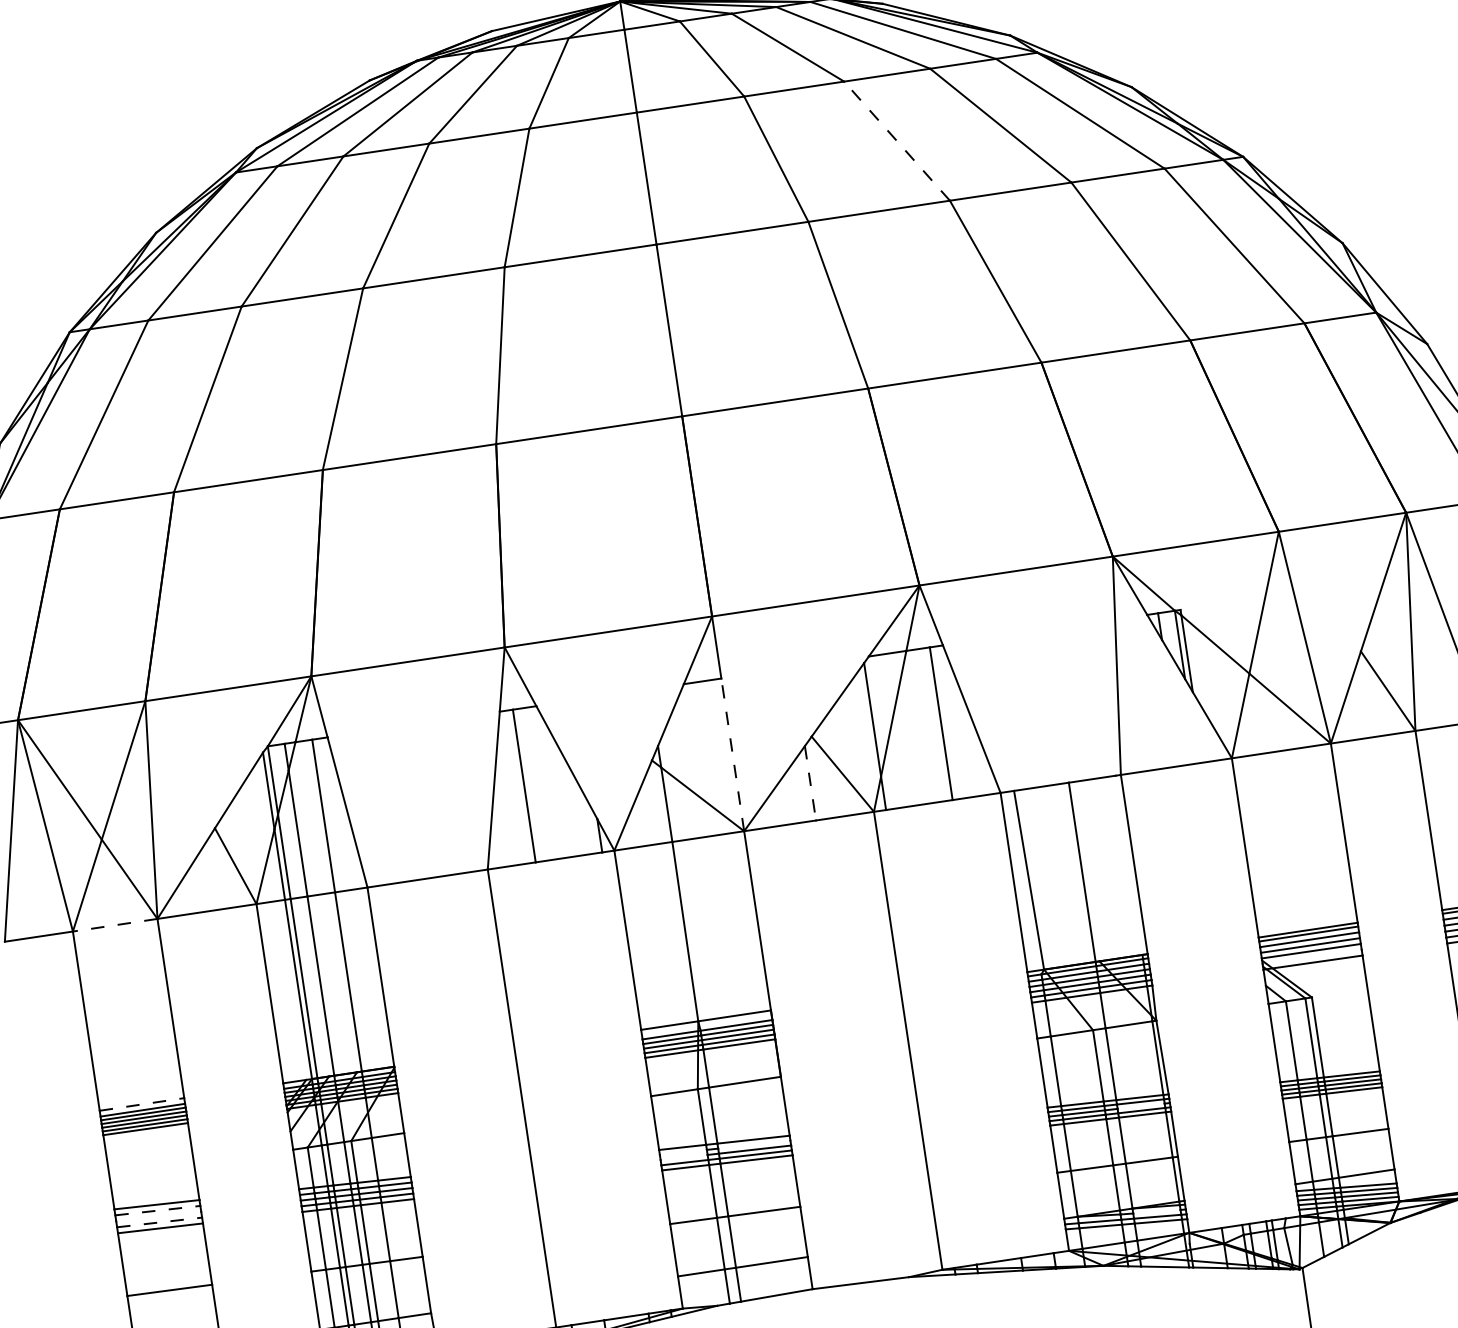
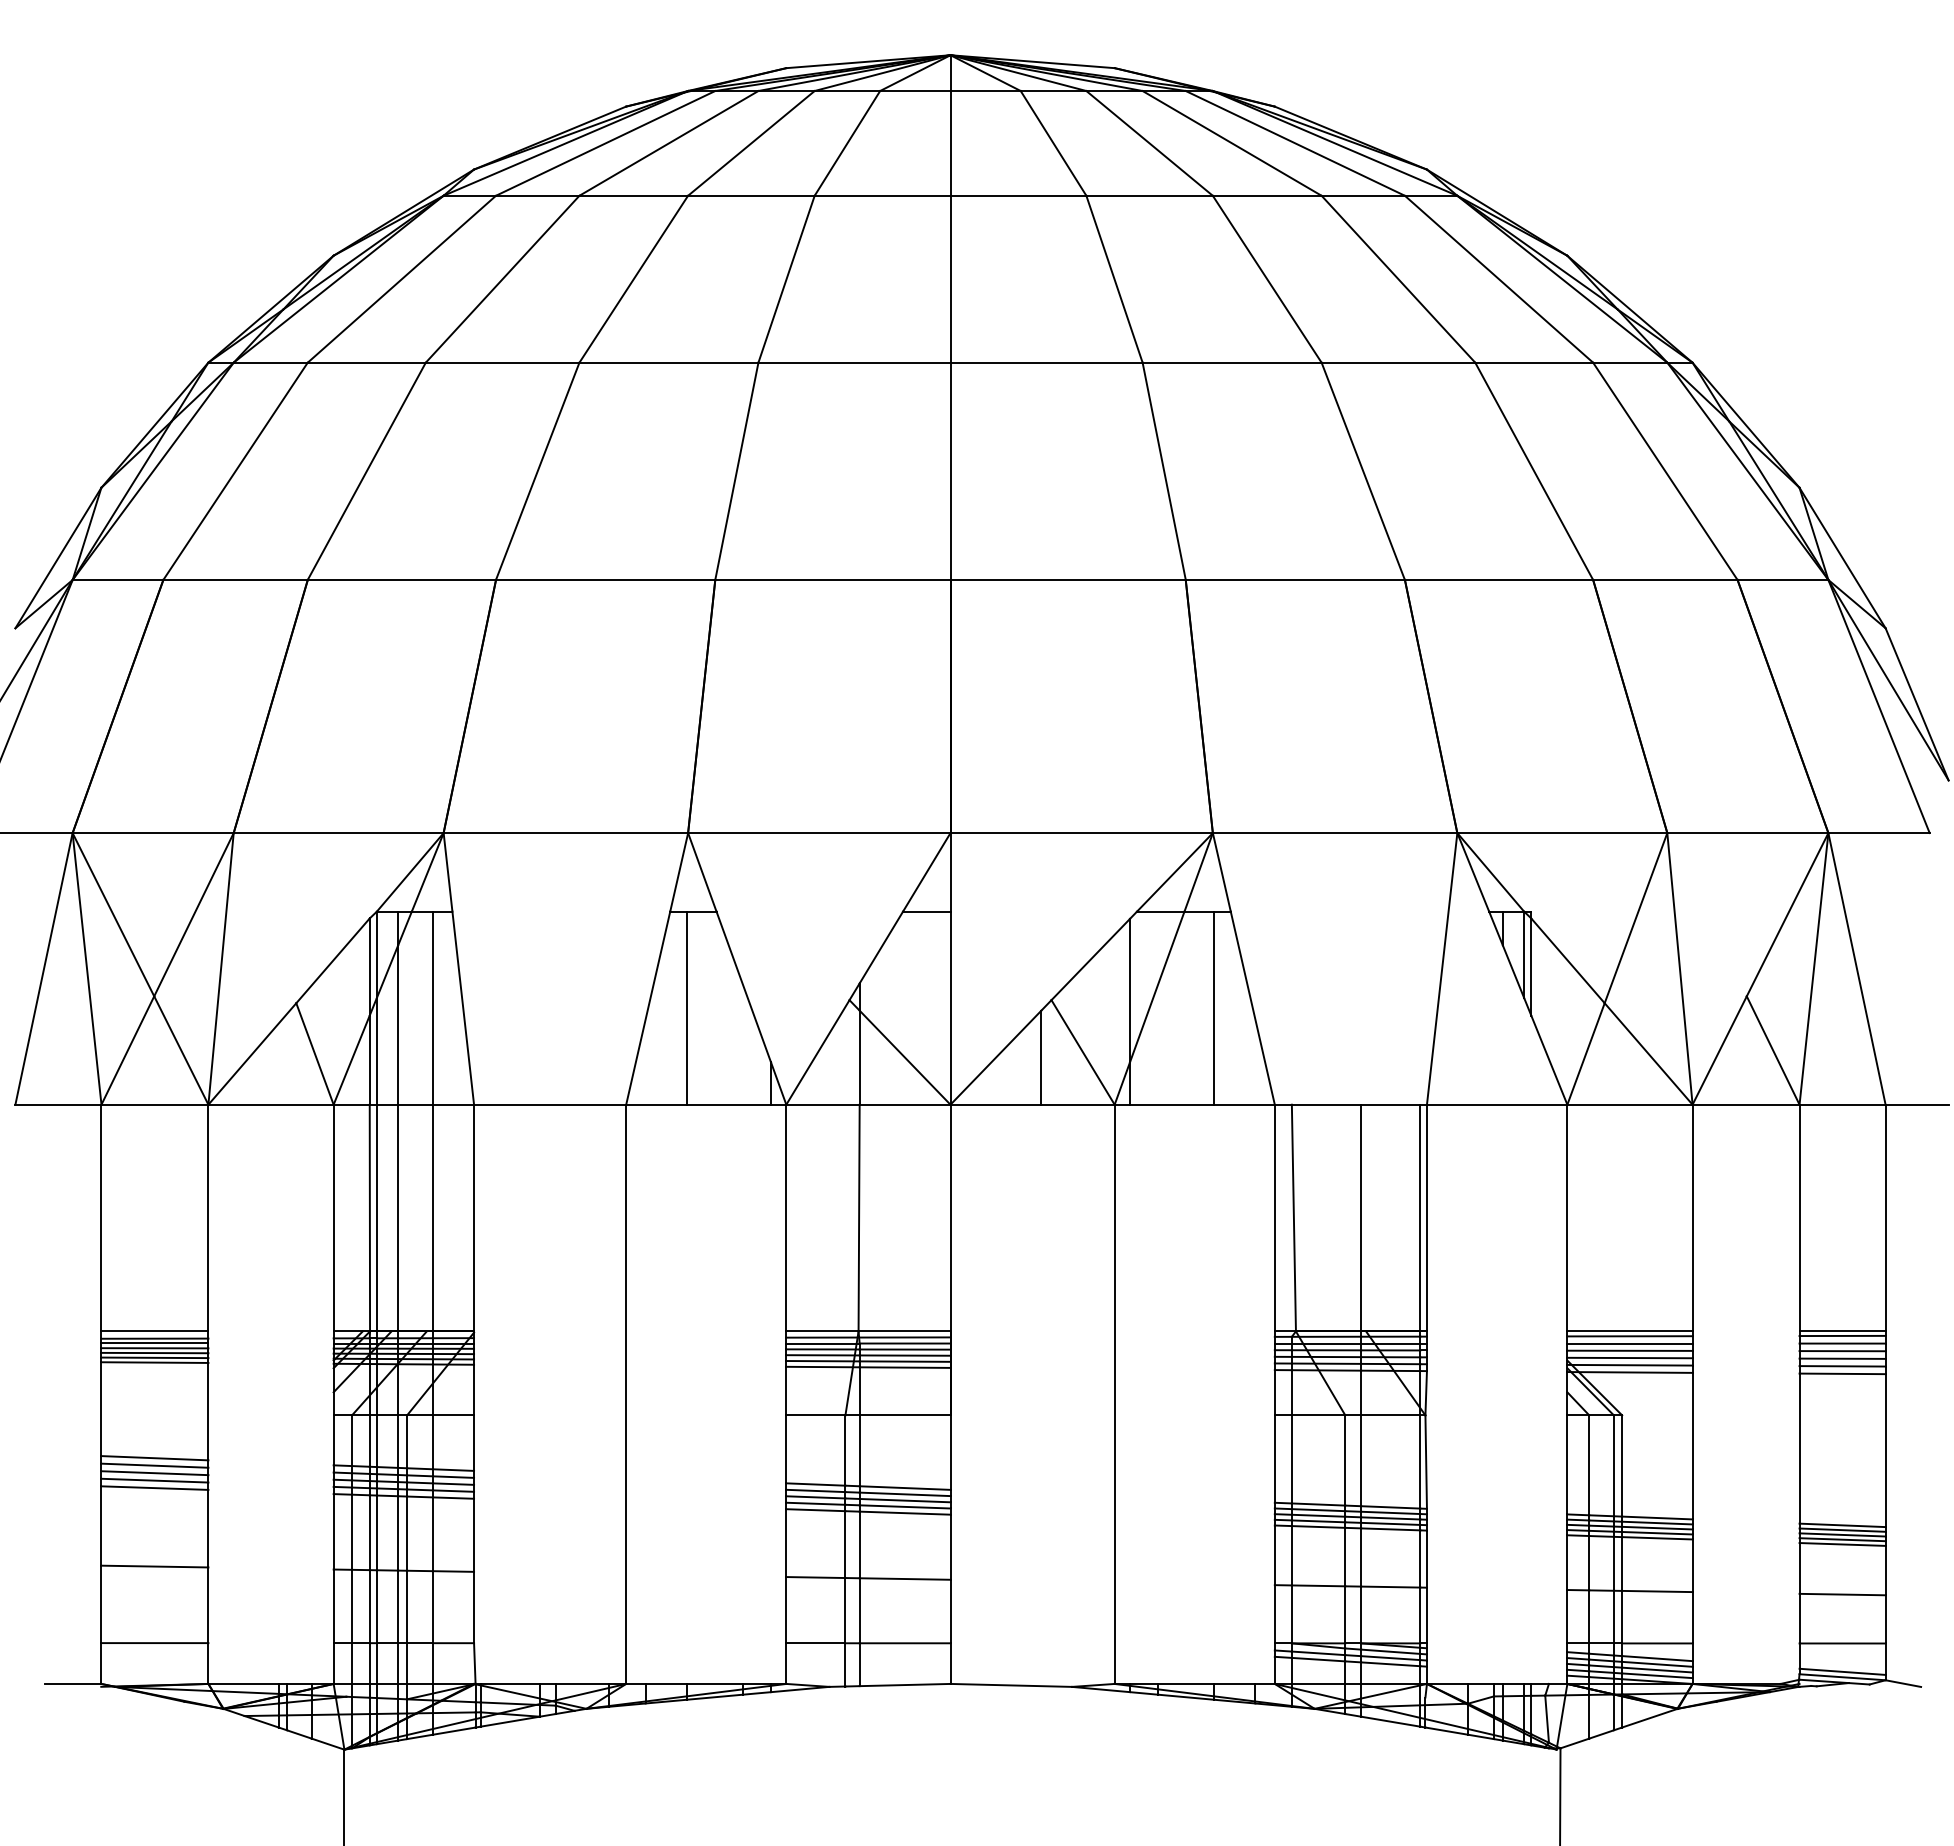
line: (897, 141) -> (1267, 279), dashed -> solid
line: (732, 755) -> (950, 1008), dashed -> solid
line: (810, 783) -> (1041, 1058), dashed -> solid
line: (1129, 864) -> (1420, 1217), added
line: (114, 925) -> (154, 1104), dashed -> solid
line: (1311, 956) -> (1629, 1364), added
line: (706, 1024) -> (868, 1337), added
line: (142, 1104) -> (155, 1331), dashed -> solid
line: (1140, 1106) -> (1390, 1518), added
line: (753, 1144) -> (904, 1494), added
line: (683, 1152) -> (815, 1490), added
line: (683, 1157) -> (815, 1497), added
line: (157, 1210) -> (154, 1465), dashed -> solid
line: (1156, 1211) -> (1390, 1651), added
line: (158, 1216) -> (154, 1473), added
line: (159, 1222) -> (154, 1480), dashed -> solid

